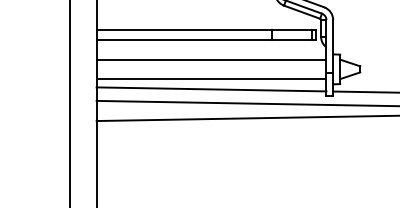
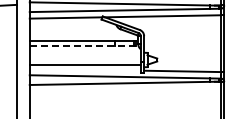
line: (205, 39) -> (82, 45), solid -> dashed
line: (209, 60) -> (84, 55), removed
line: (209, 88) -> (84, 69), removed

